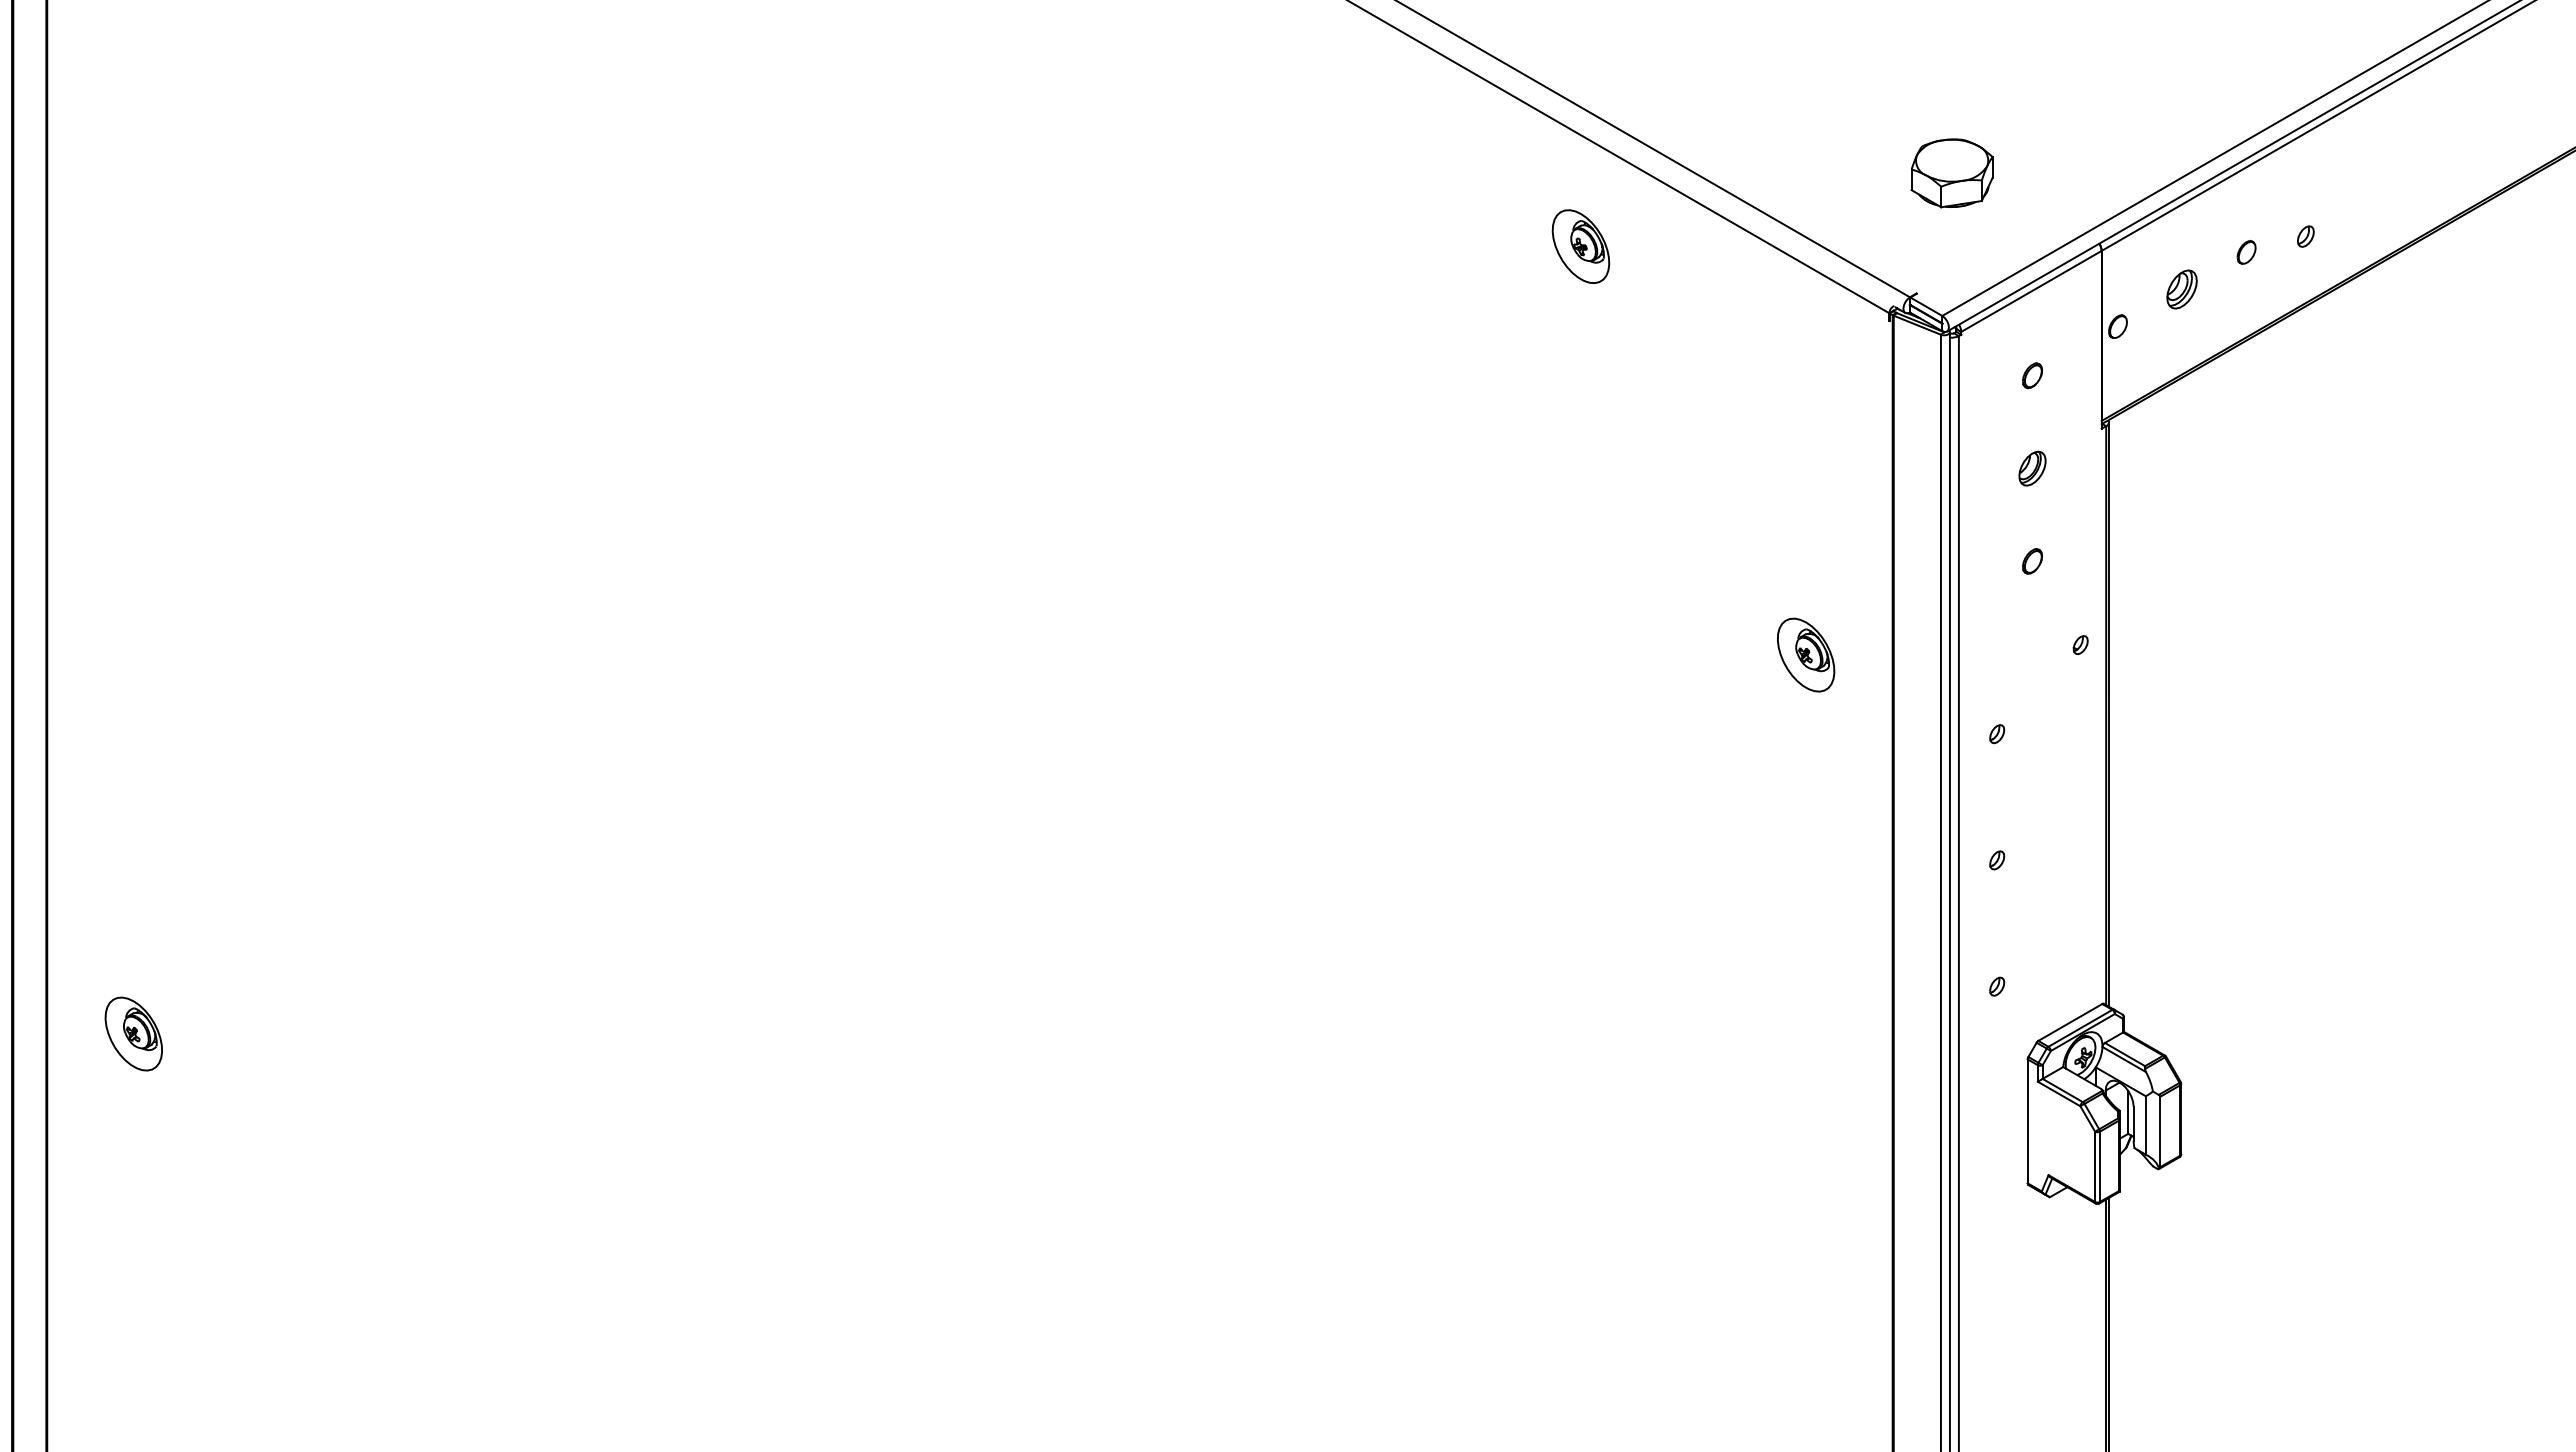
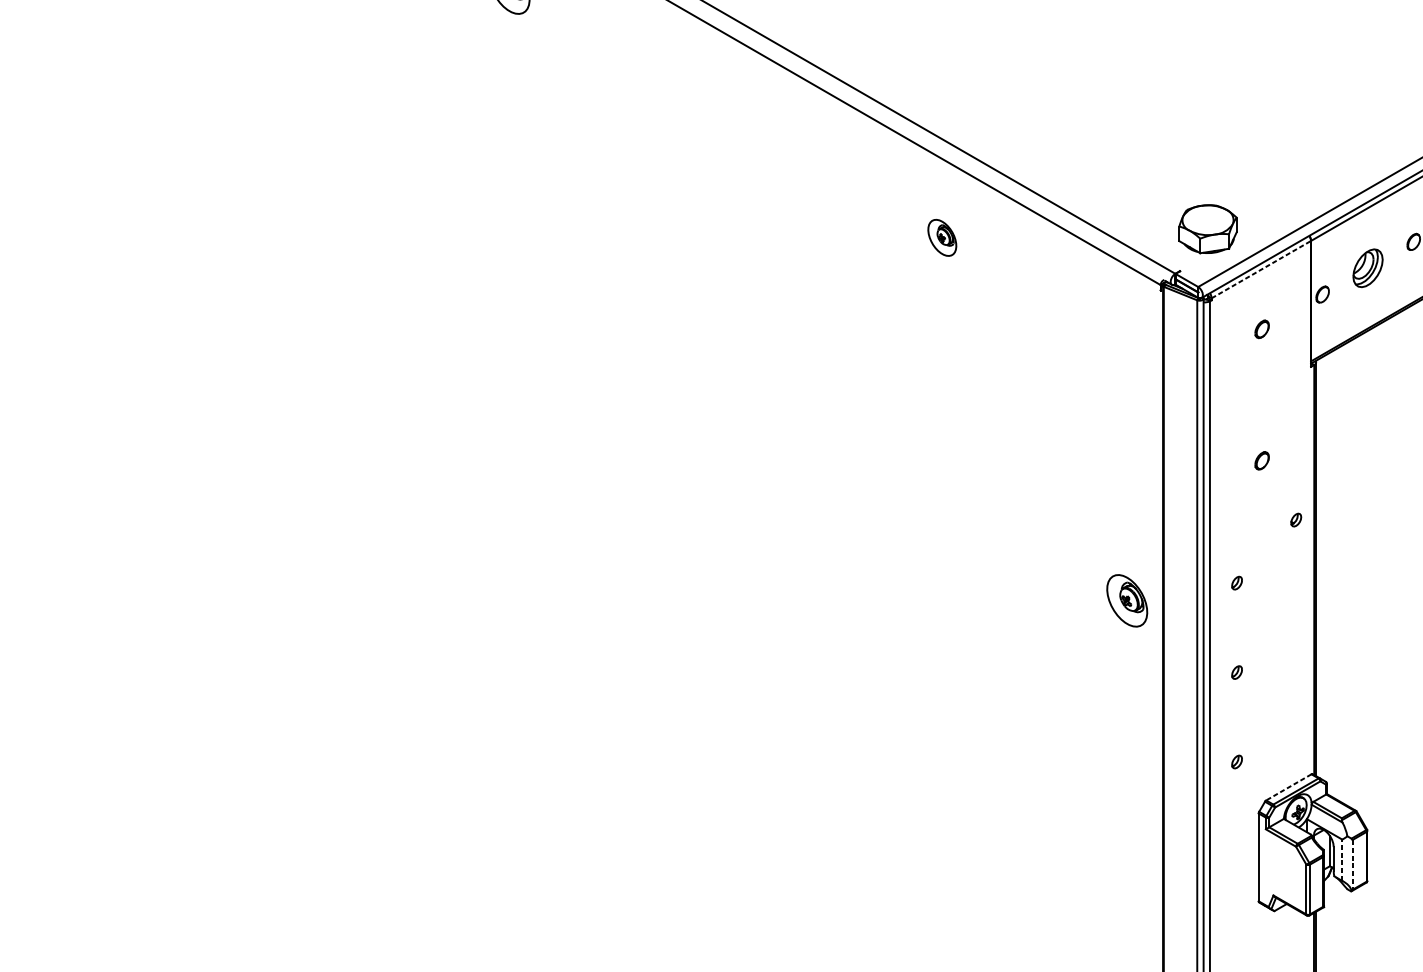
part: (1951, 173) -> (1207, 229), moved
part: (1580, 246) -> (941, 237), size x0.7
part: (2181, 289) -> (1367, 268), size x1.4
line: (2031, 291) -> (1261, 269), solid -> dashed
part: (2032, 468) -> (1262, 395), removed
part: (1806, 654) -> (1127, 600), moved
line: (2070, 1022) -> (1289, 787), solid -> dashed
line: (2145, 1124) -> (1342, 859), solid -> dashed
line: (2160, 1132) -> (1352, 865), solid -> dashed

